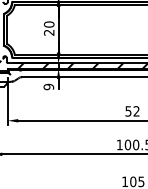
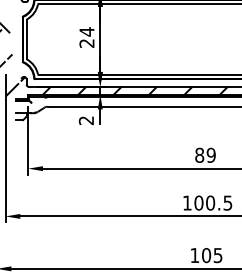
text: (48, 24) -> (86, 31), 20 -> 24
text: (48, 86) -> (86, 120), 9 -> 2
text: (132, 110) -> (205, 154), 52 -> 89

